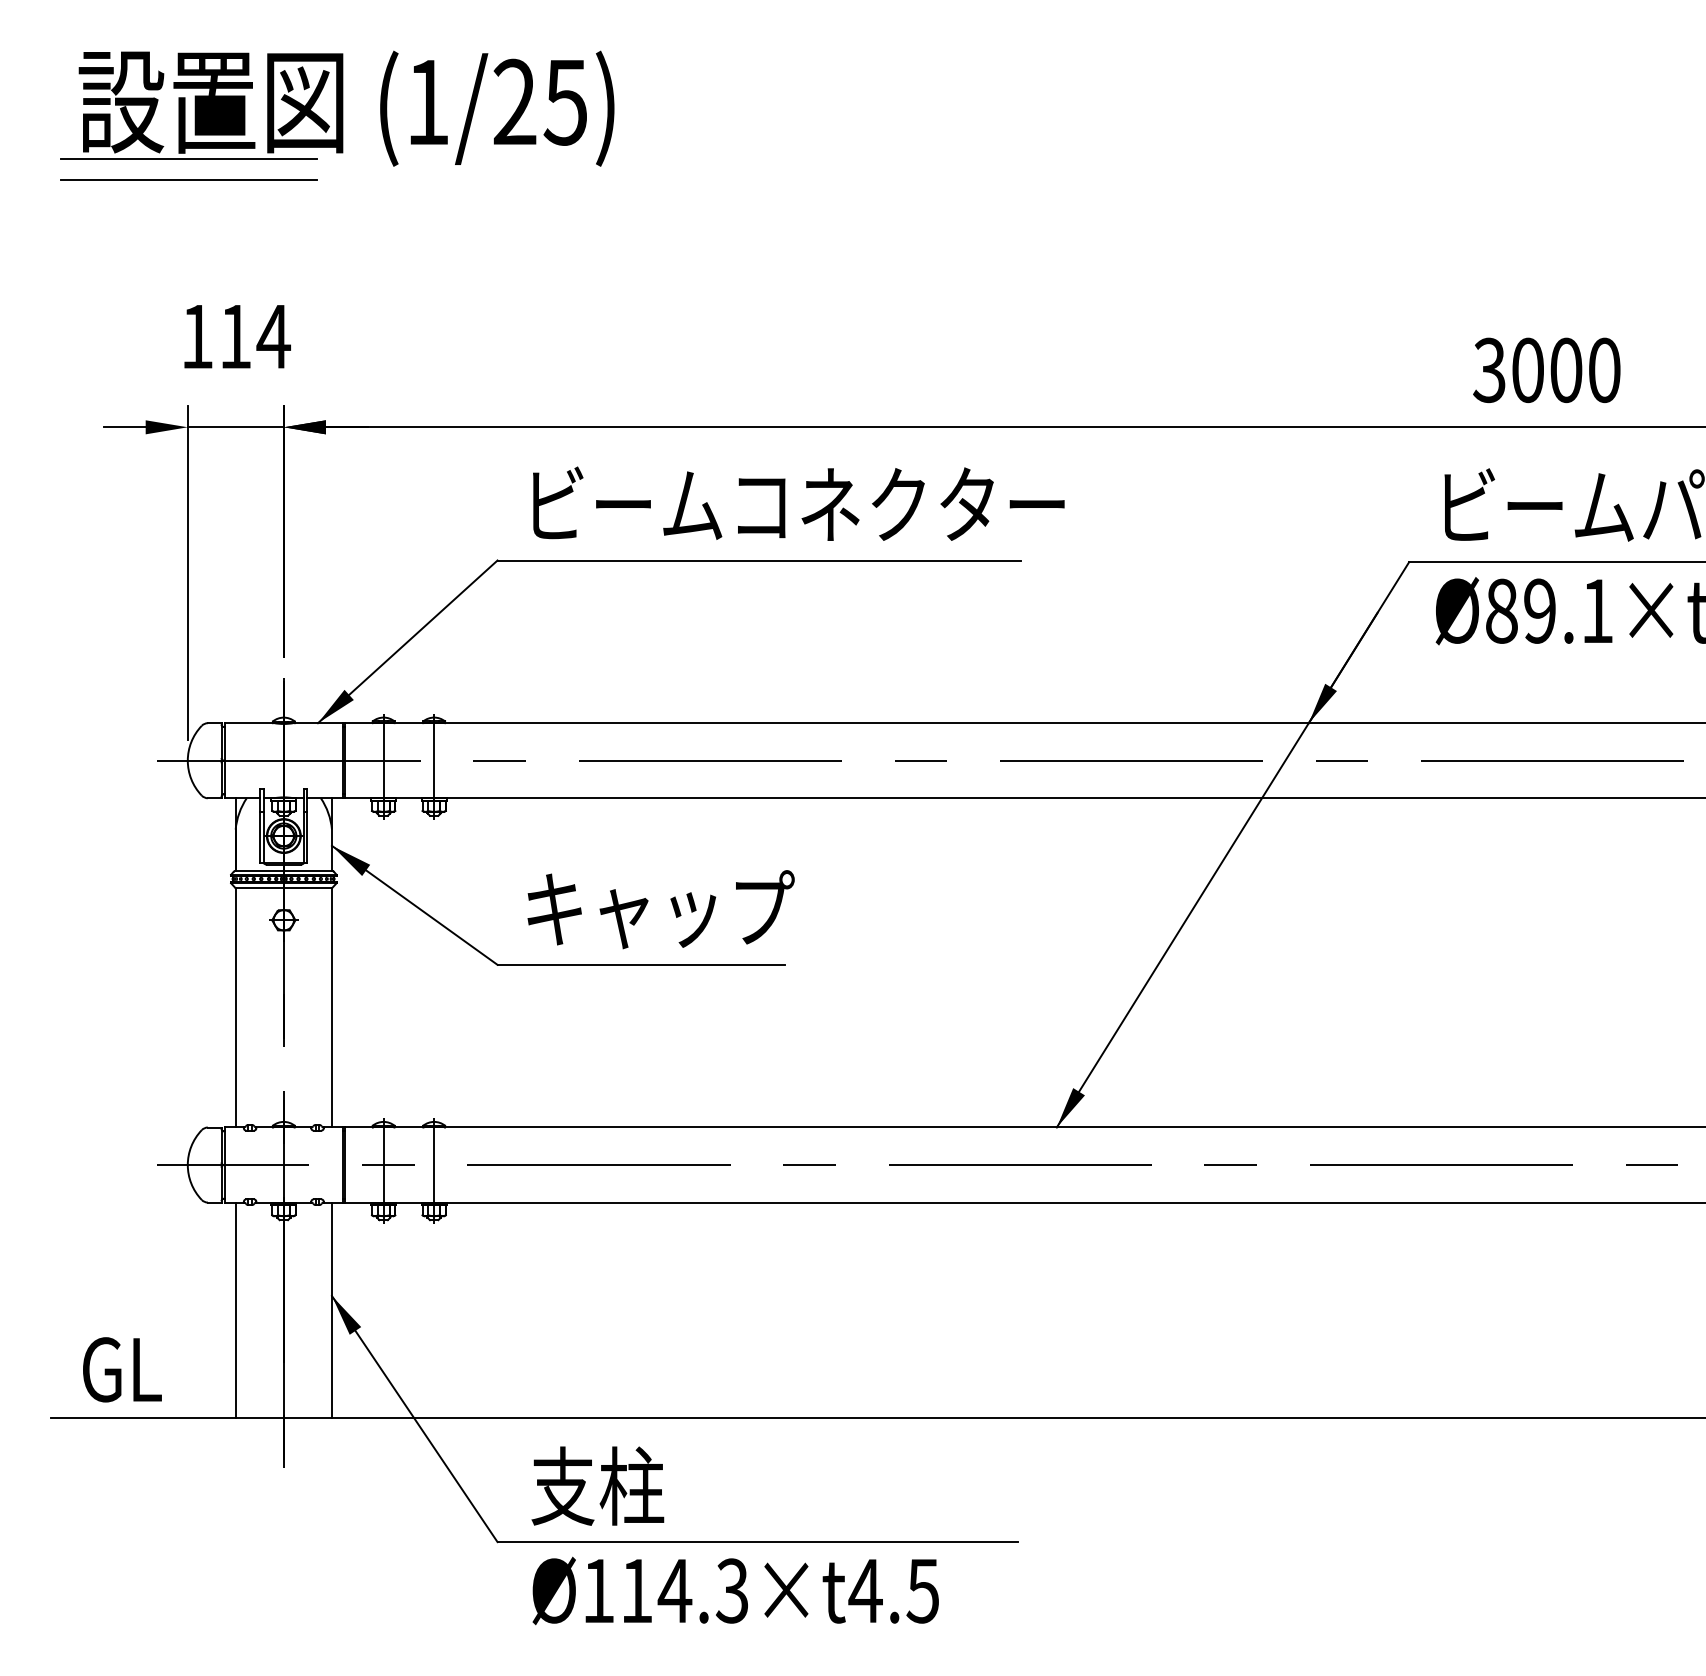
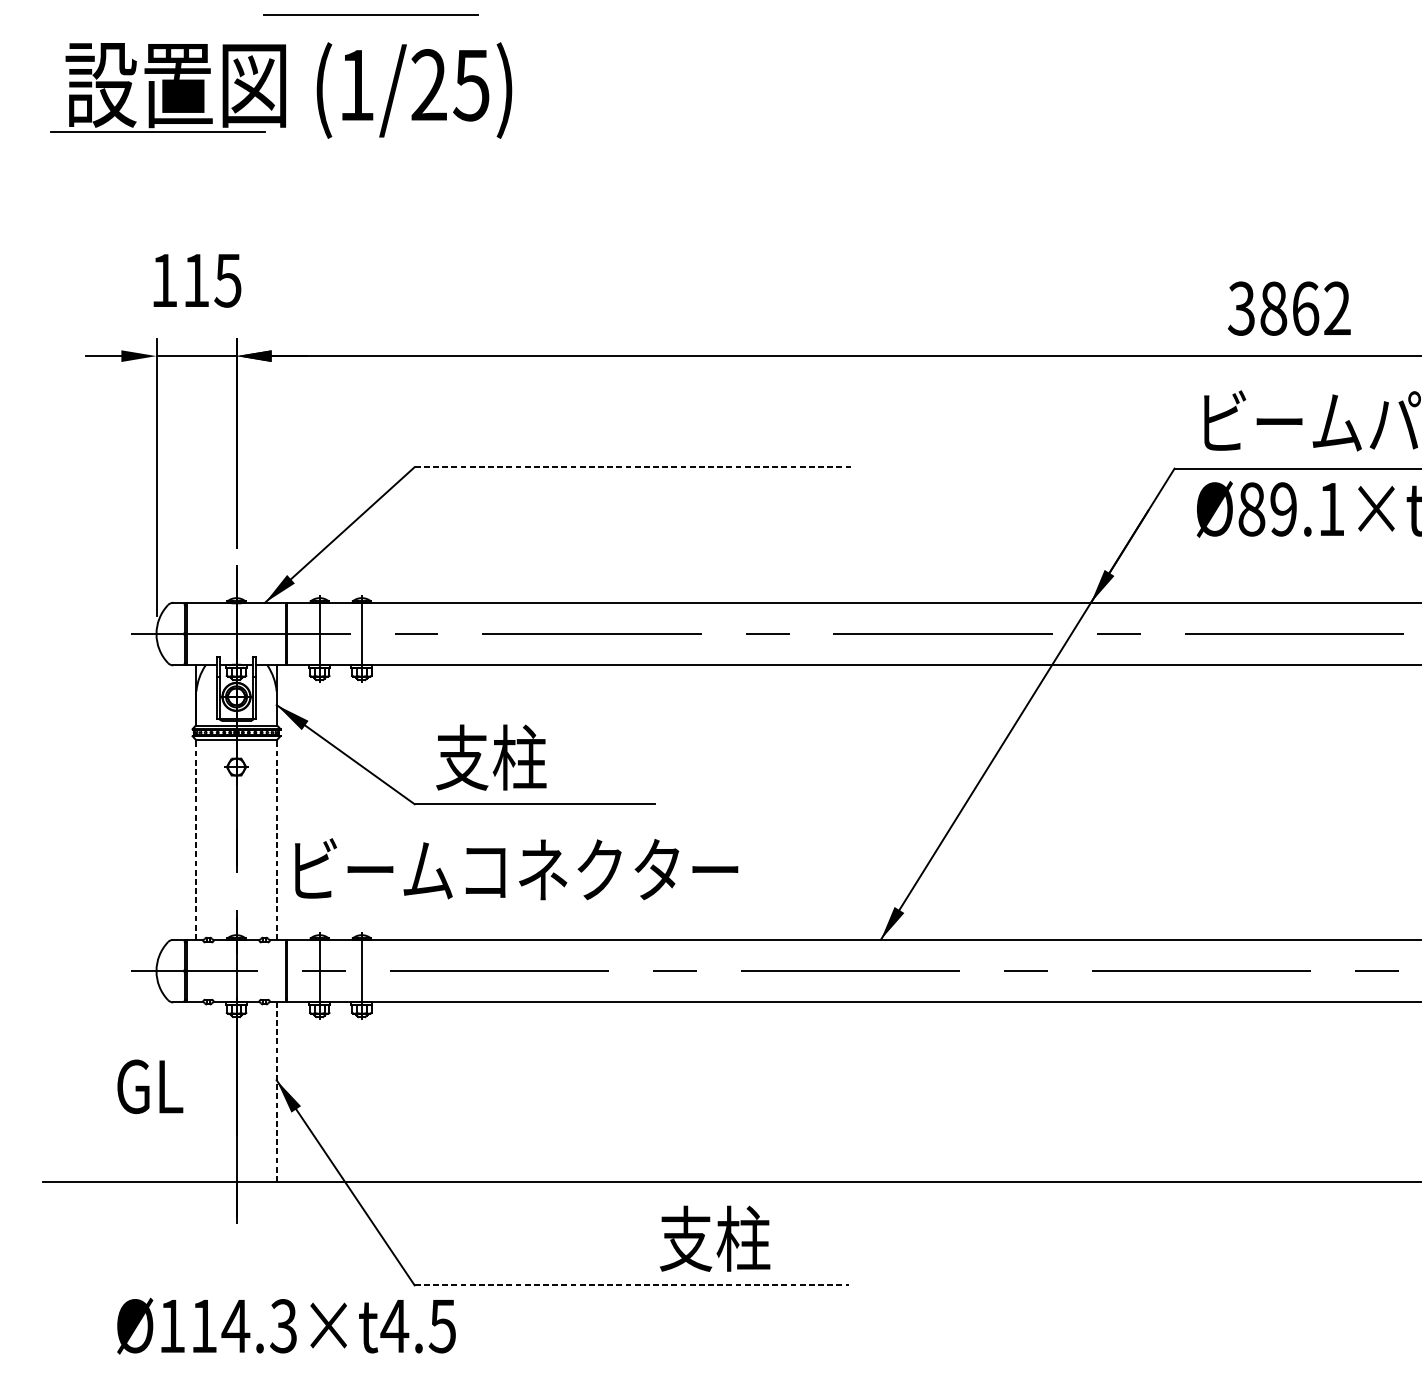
line: (188, 179) -> (370, 15), moved
text: (273, 337) -> (227, 281), 114 -> 115
text: (1566, 370) -> (1305, 308), 3000 -> 3862
text: (798, 503) -> (516, 868), moved
line: (759, 560) -> (633, 467), solid -> dashed
text: (658, 909) -> (548, 758), キャップ -> 支柱
line: (235, 1007) -> (196, 839), solid -> dashed
line: (331, 1007) -> (276, 839), solid -> dashed
line: (235, 1309) -> (196, 1091), removed
line: (331, 1310) -> (276, 1092), solid -> dashed
text: (122, 1369) -> (150, 1086), moved
text: (597, 1485) -> (714, 1238), moved
line: (758, 1542) -> (632, 1285), solid -> dashed
text: (735, 1590) -> (286, 1325), moved

